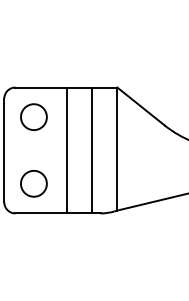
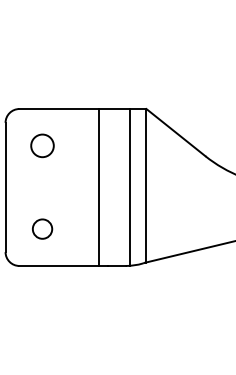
circle: (33, 116) -> (41, 145), size x0.7
line: (67, 150) -> (99, 187), moved
line: (91, 150) -> (129, 187), moved
circle: (33, 183) -> (41, 228), size x0.6

